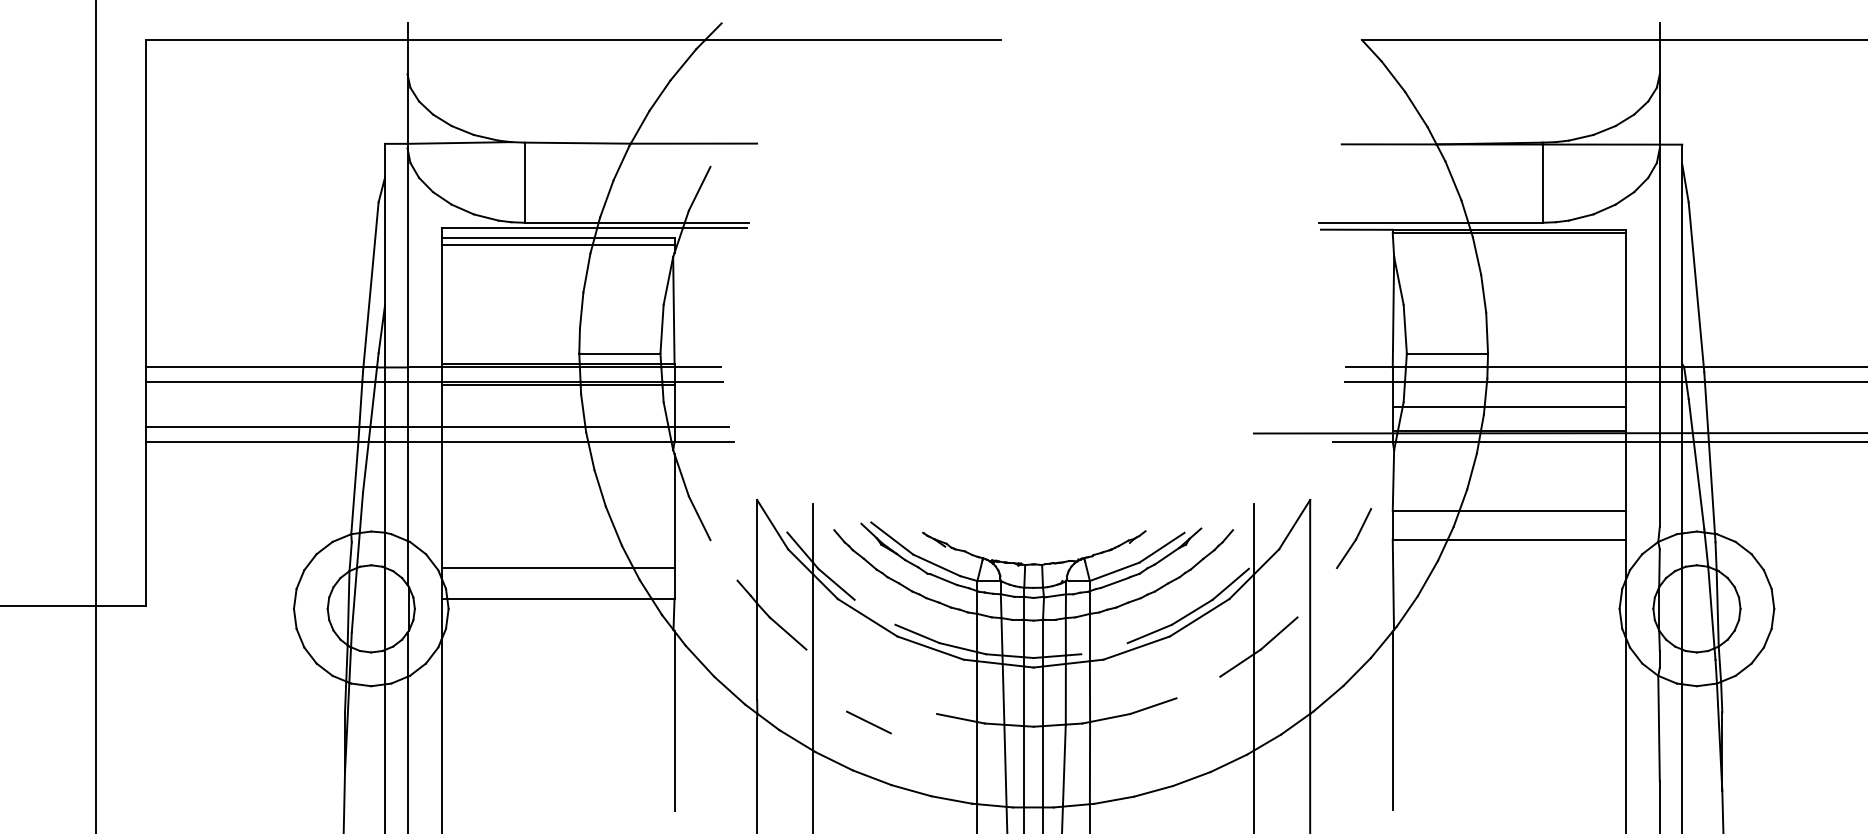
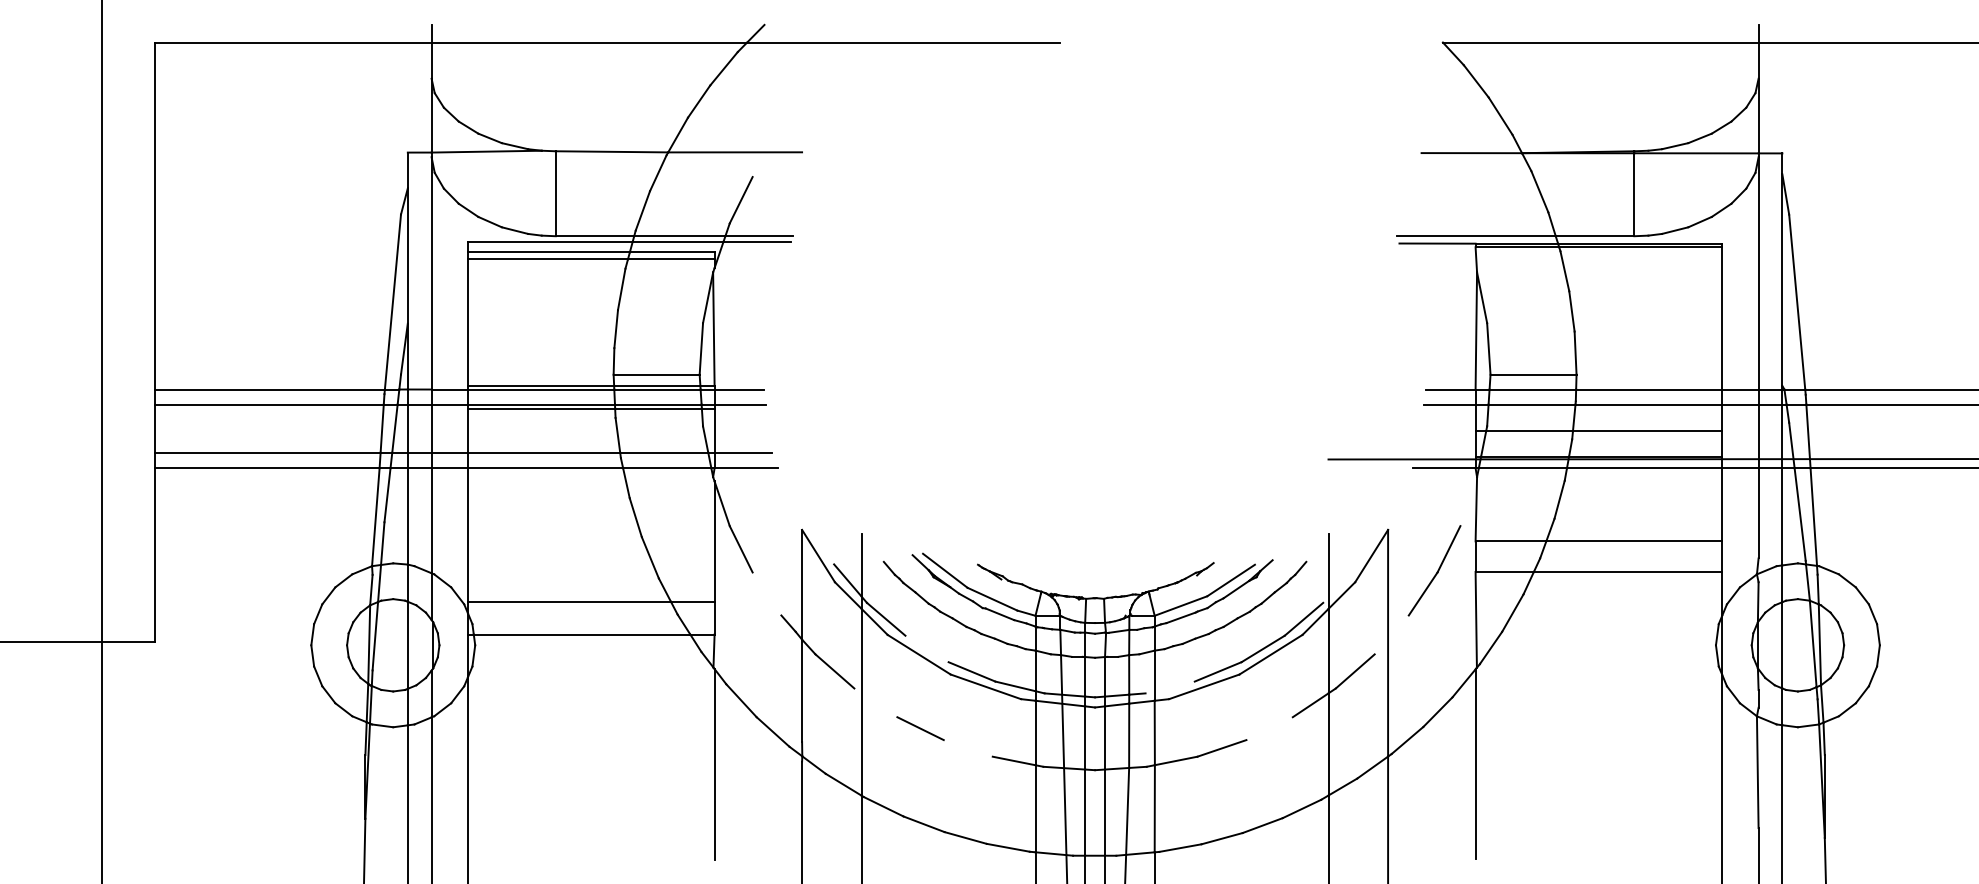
part: (1353, 538) -> (1434, 570), size x1.43
line: (868, 722) -> (920, 728), moved

